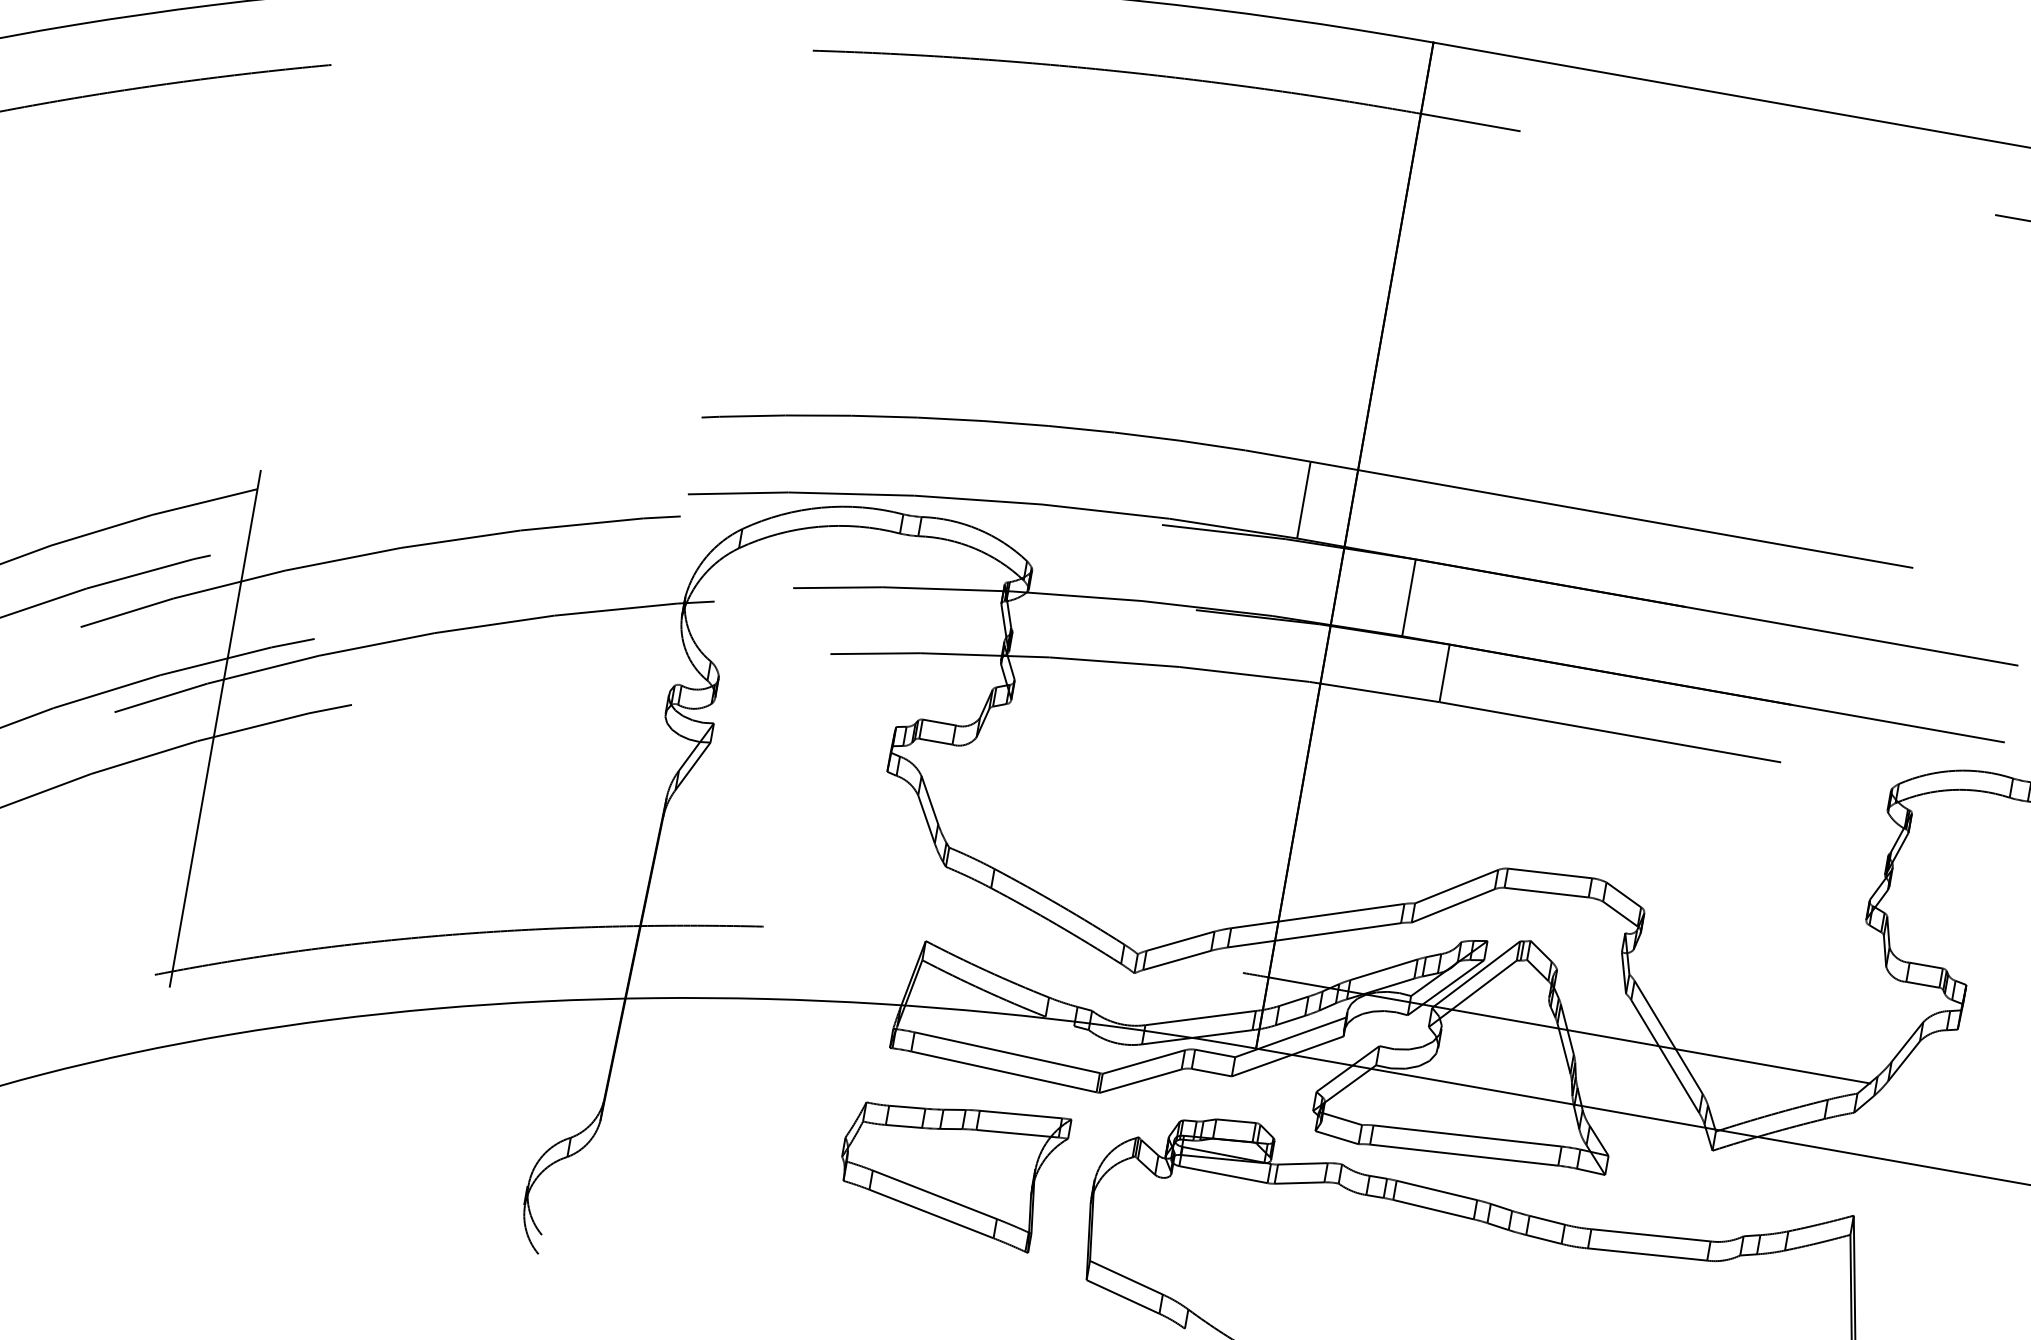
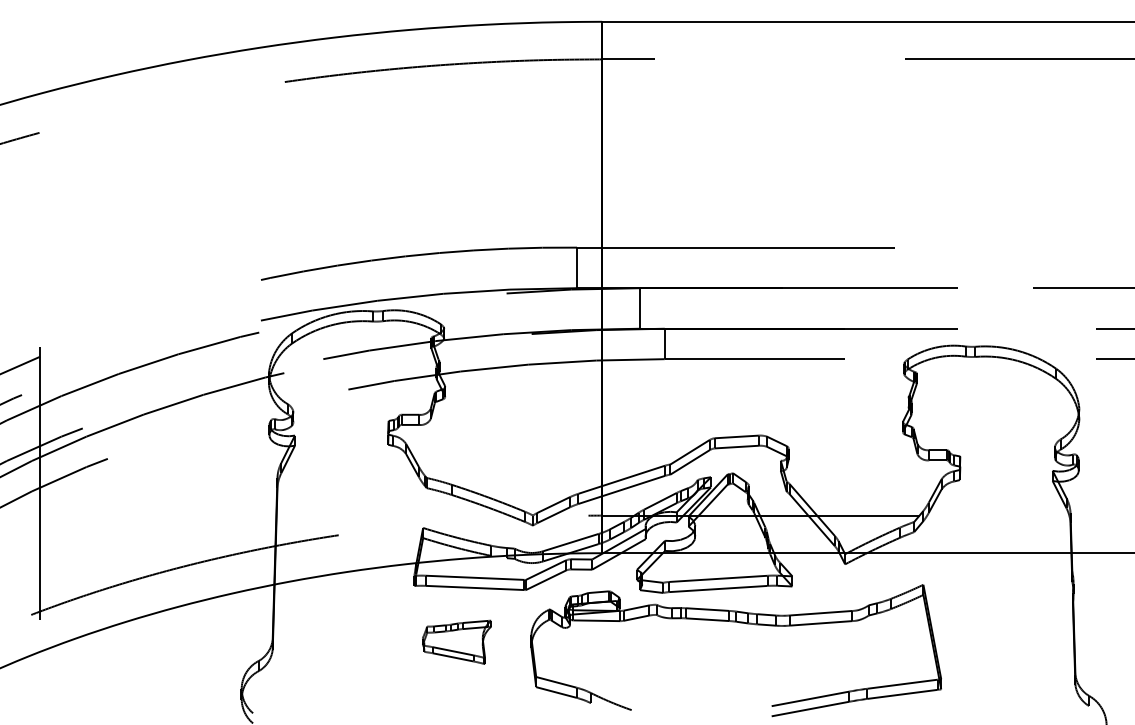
part: (950, 1168) -> (456, 642), size x0.6

